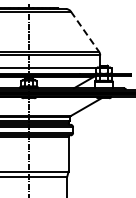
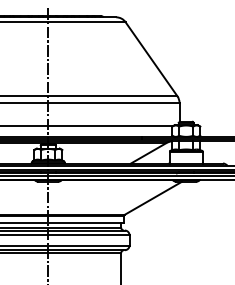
line: (85, 31) -> (152, 58), dashed -> solid

